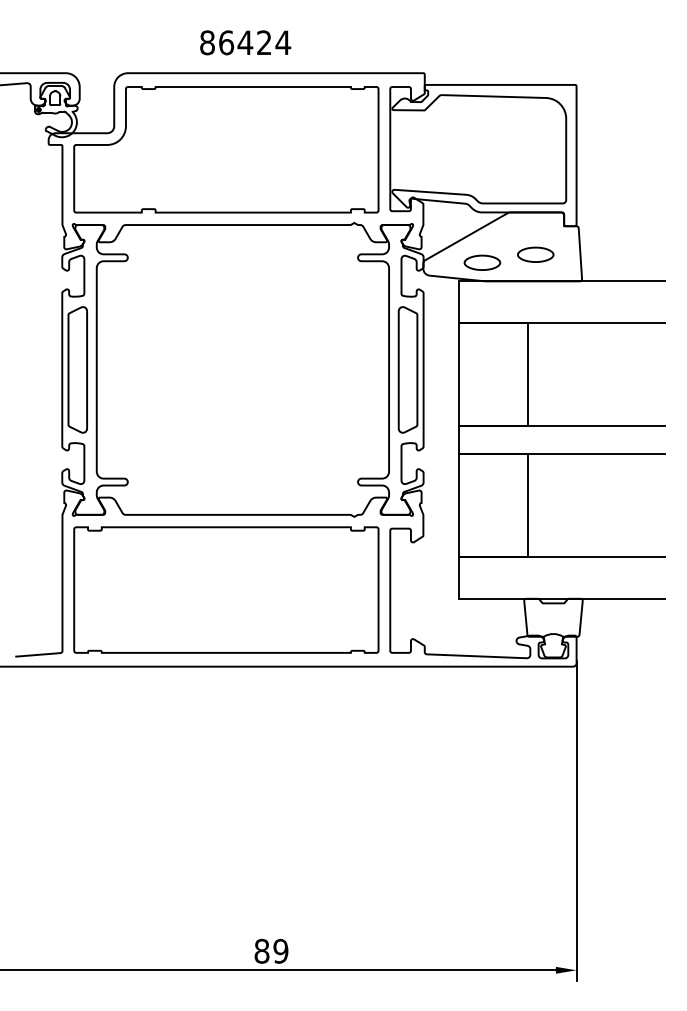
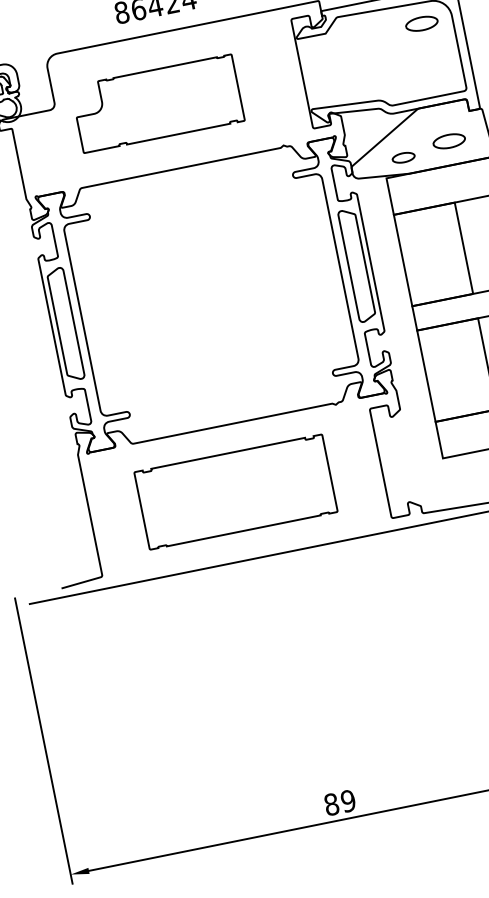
part: (531, 120) -> (421, 23), added
part: (226, 149) -> (157, 103), size x0.6
part: (482, 262) -> (403, 157), size x0.7
part: (226, 589) -> (235, 491), size x0.7

